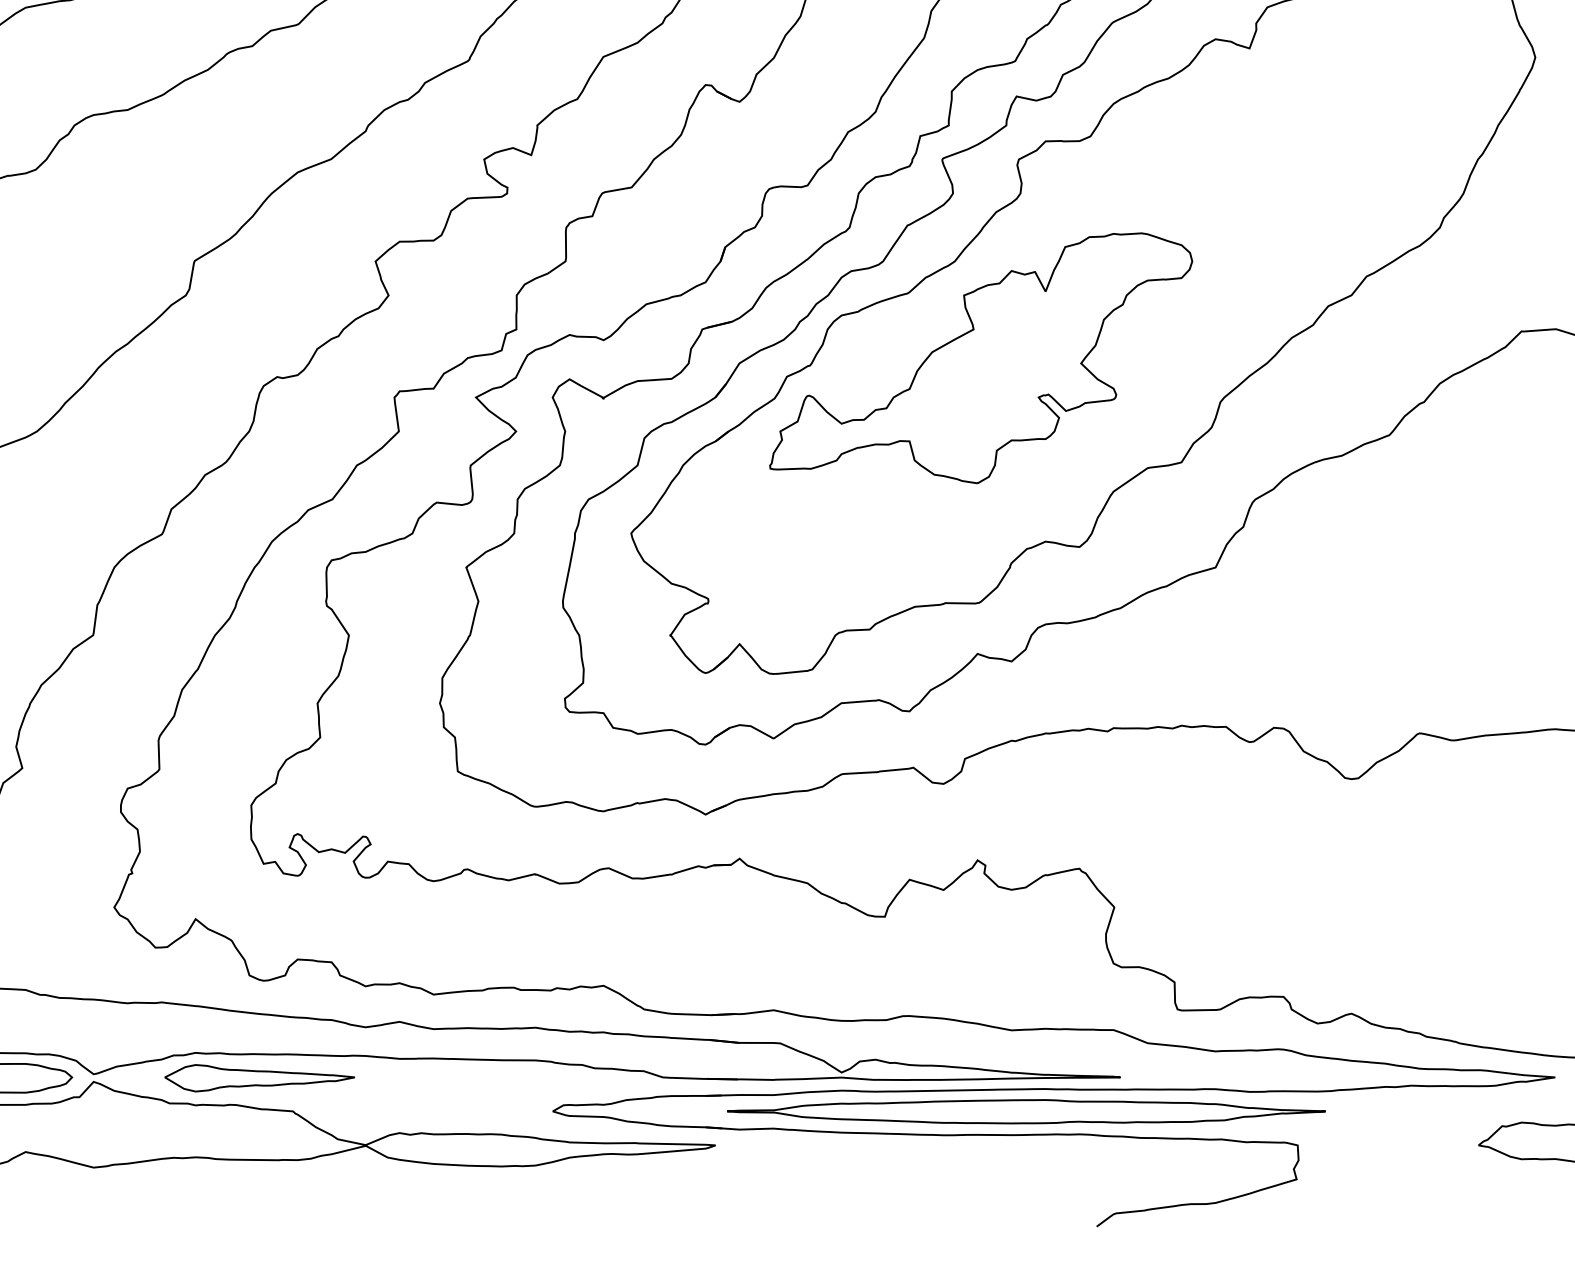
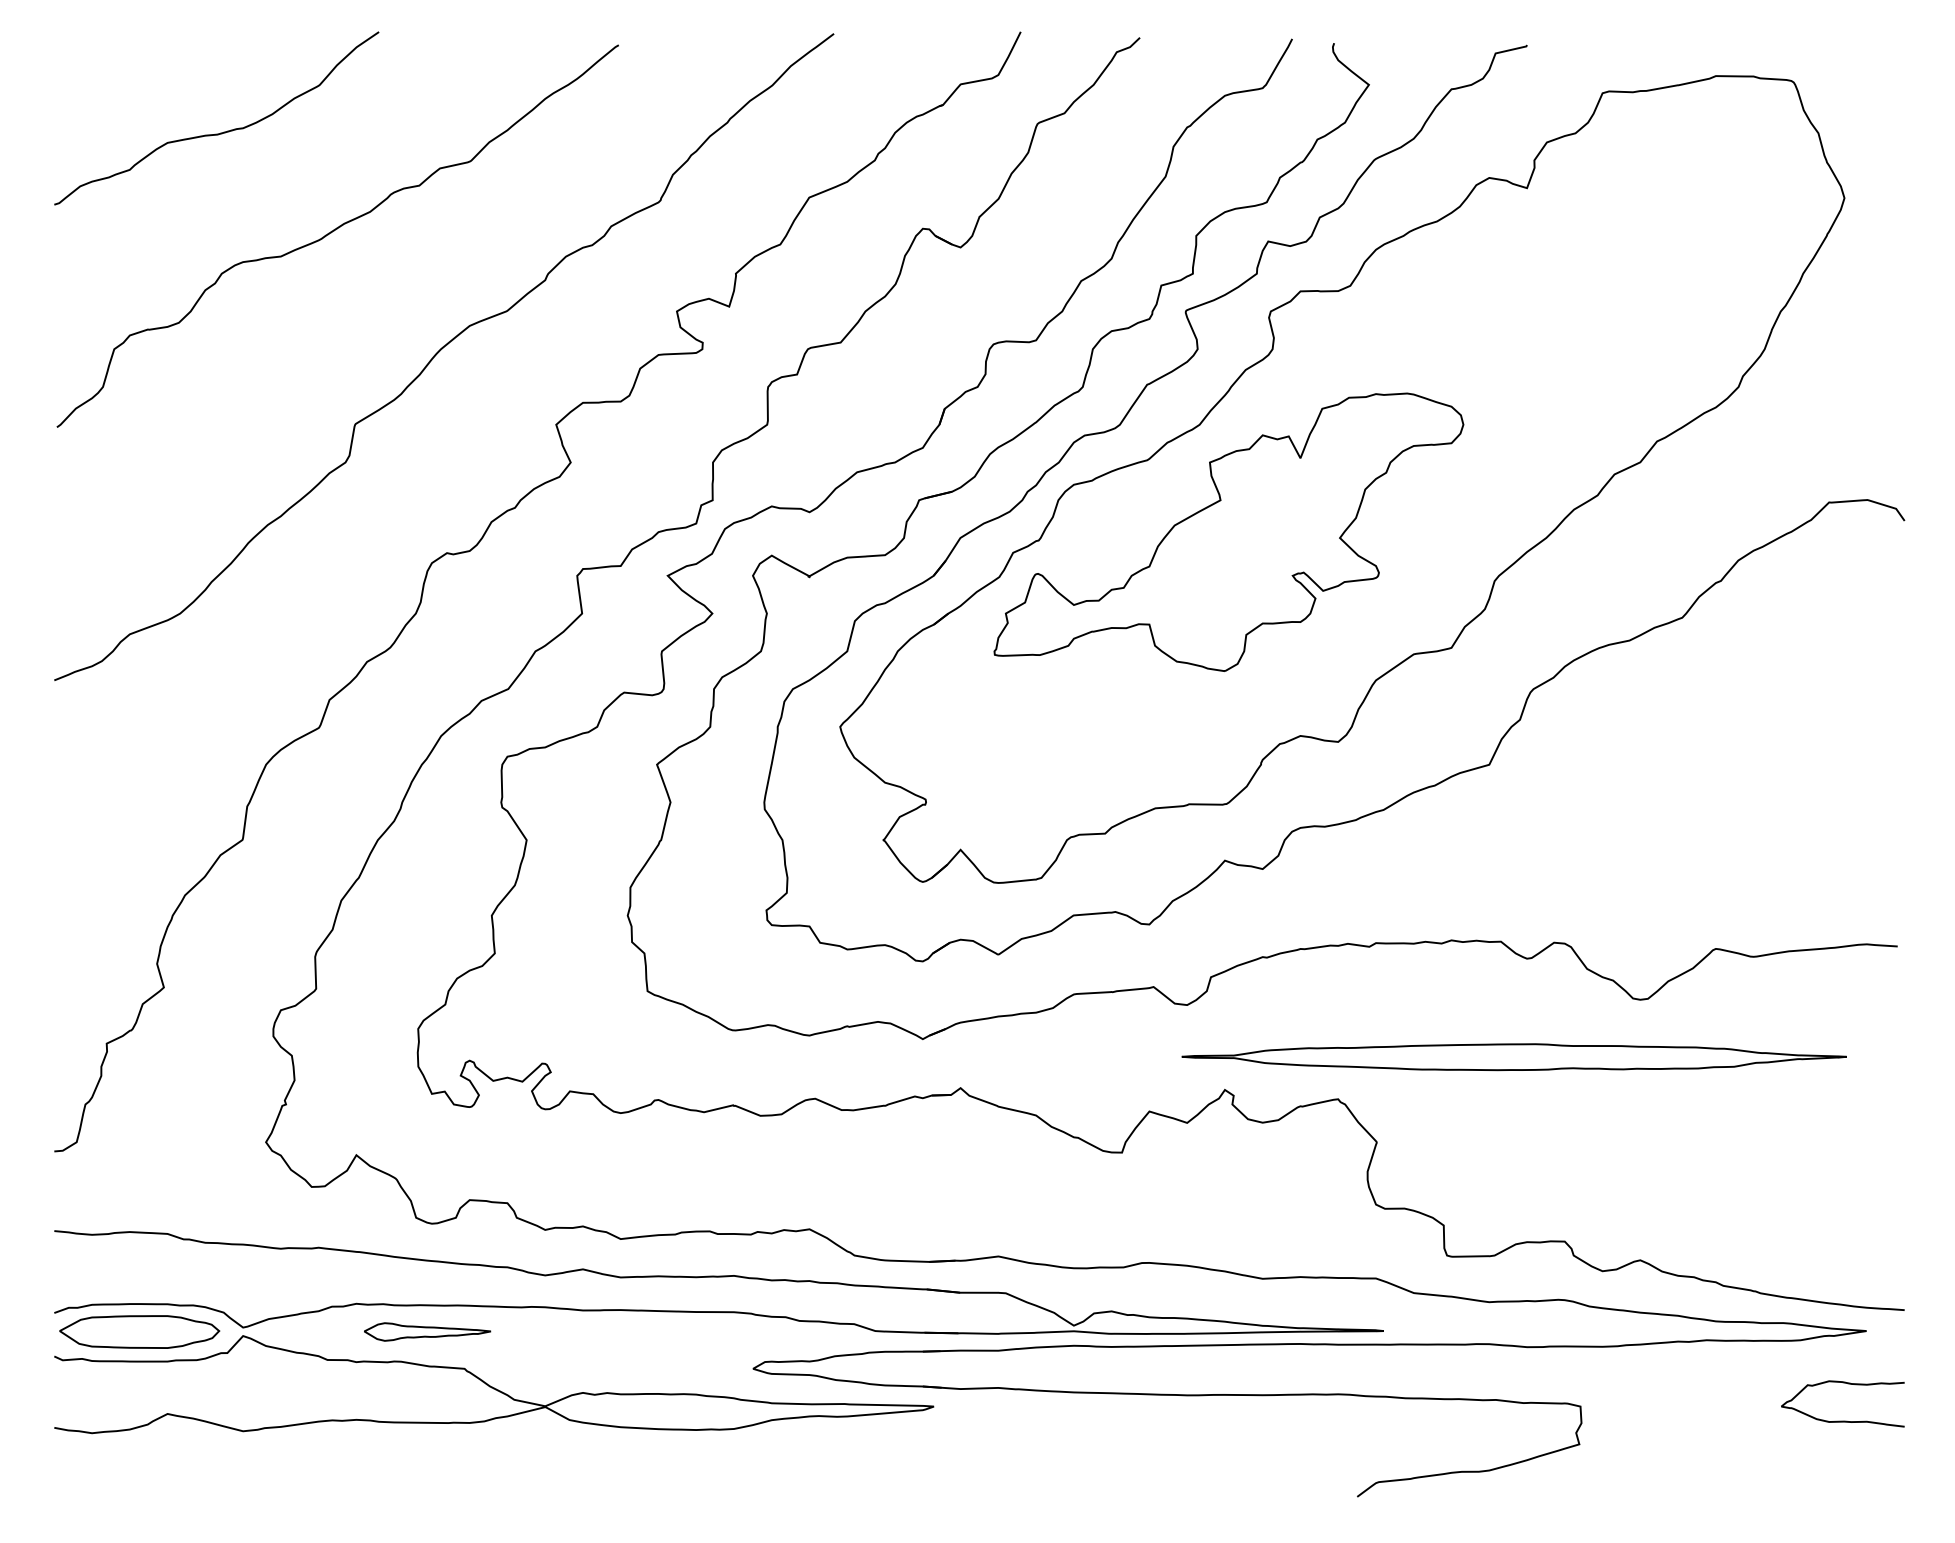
part: (259, 1077) -> (427, 1331), size x0.6
part: (1025, 1112) -> (1513, 1057), moved

